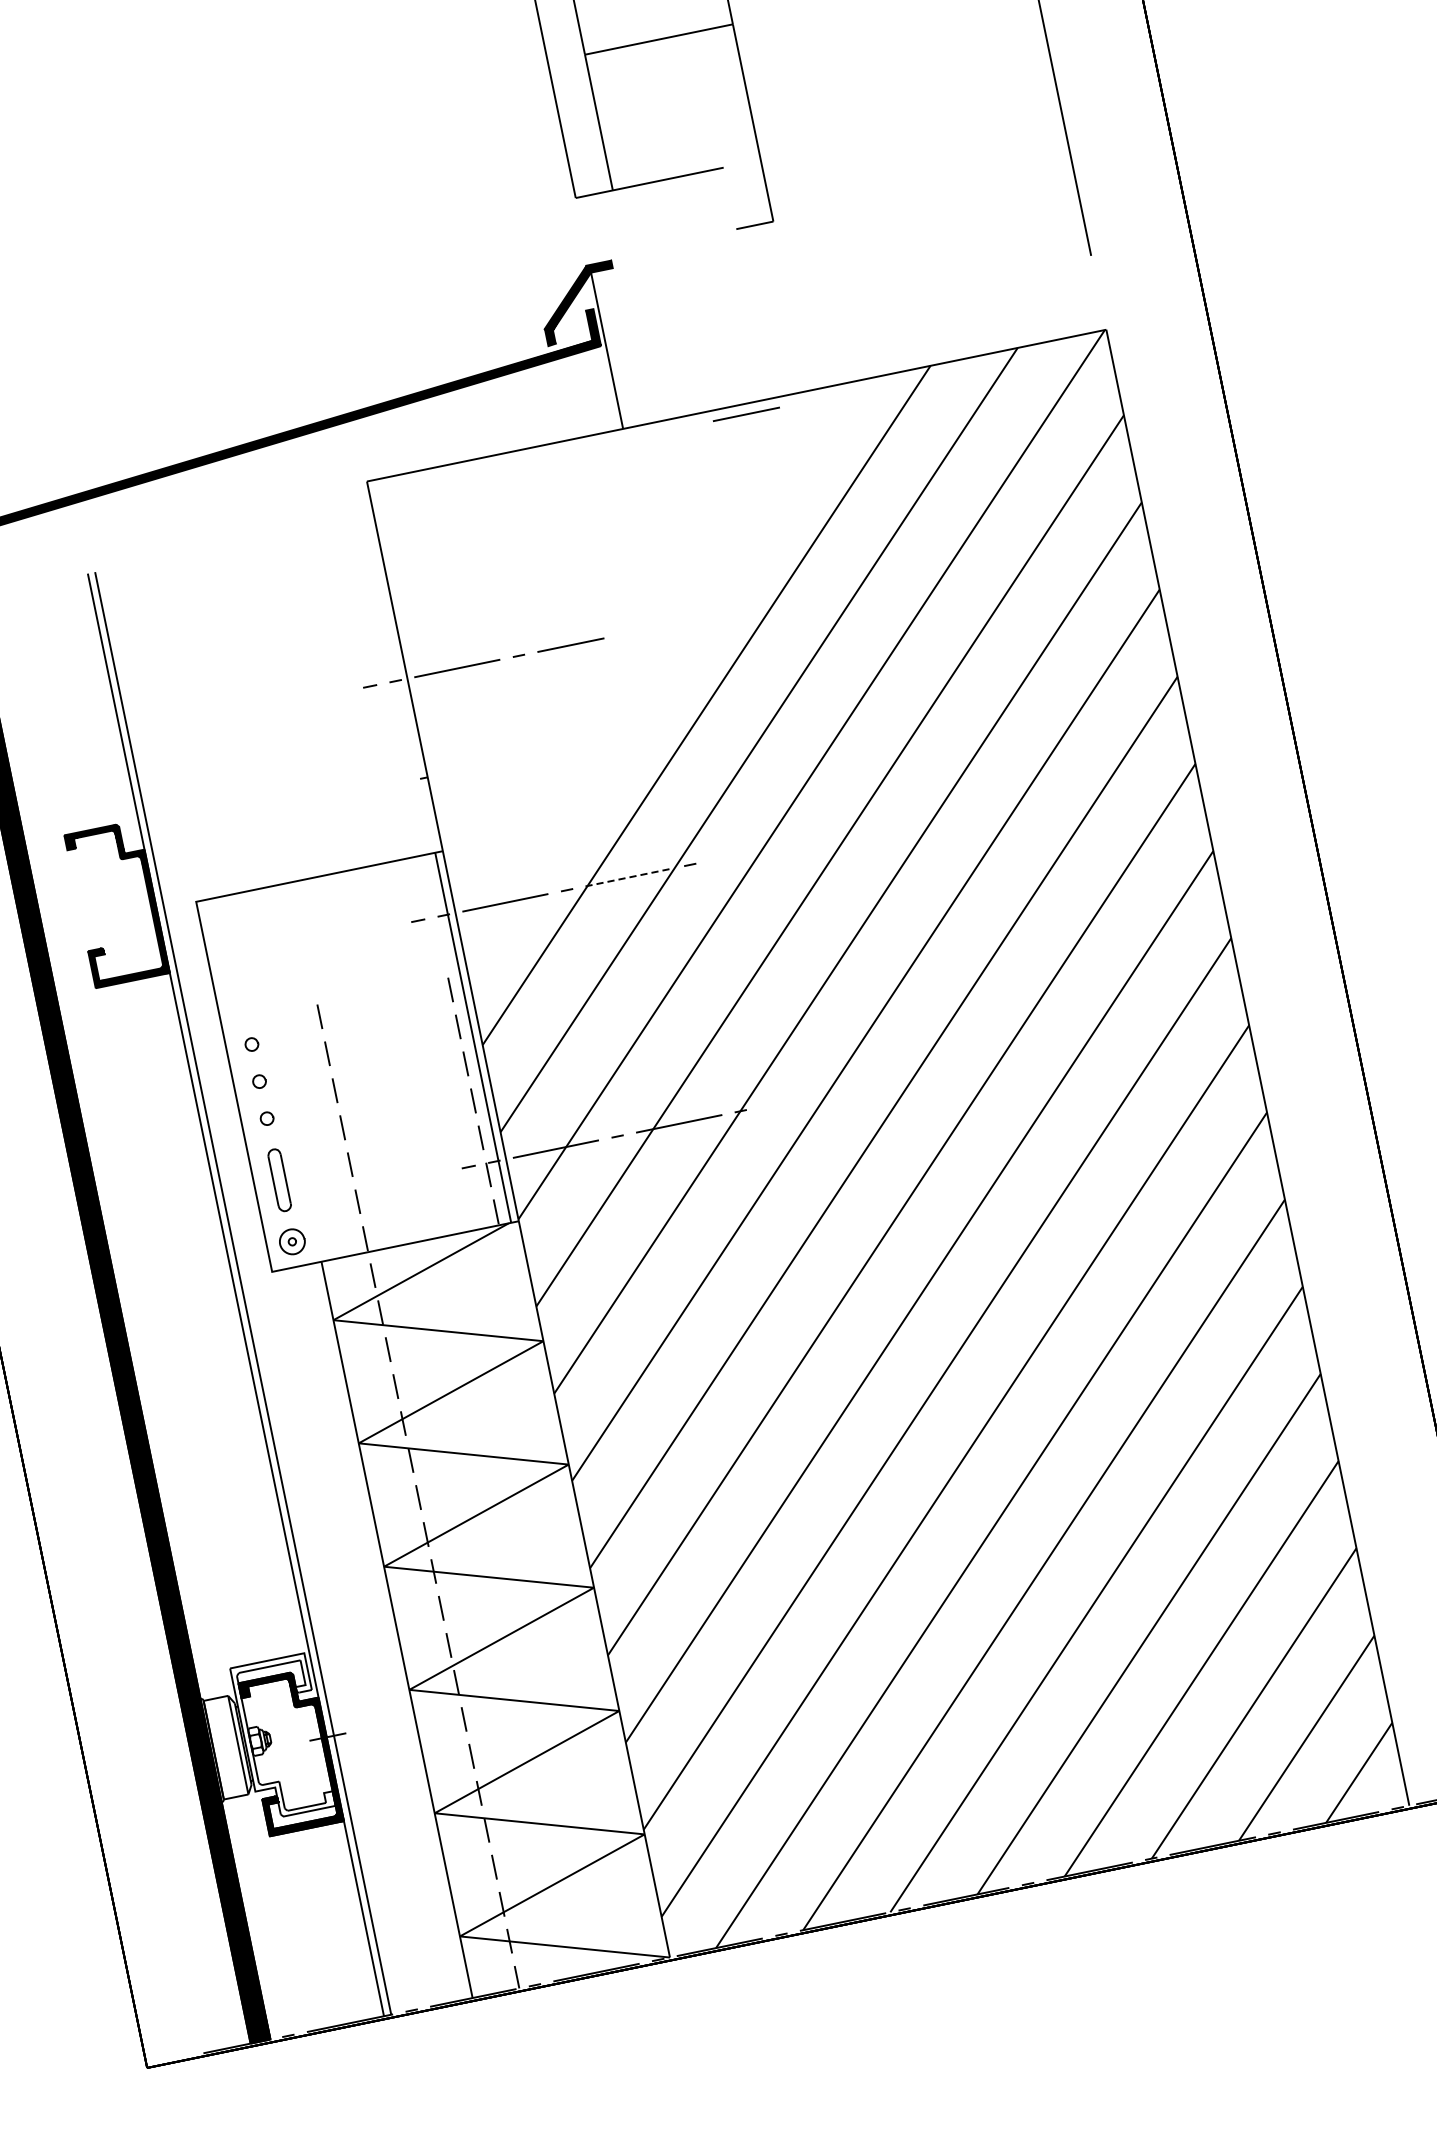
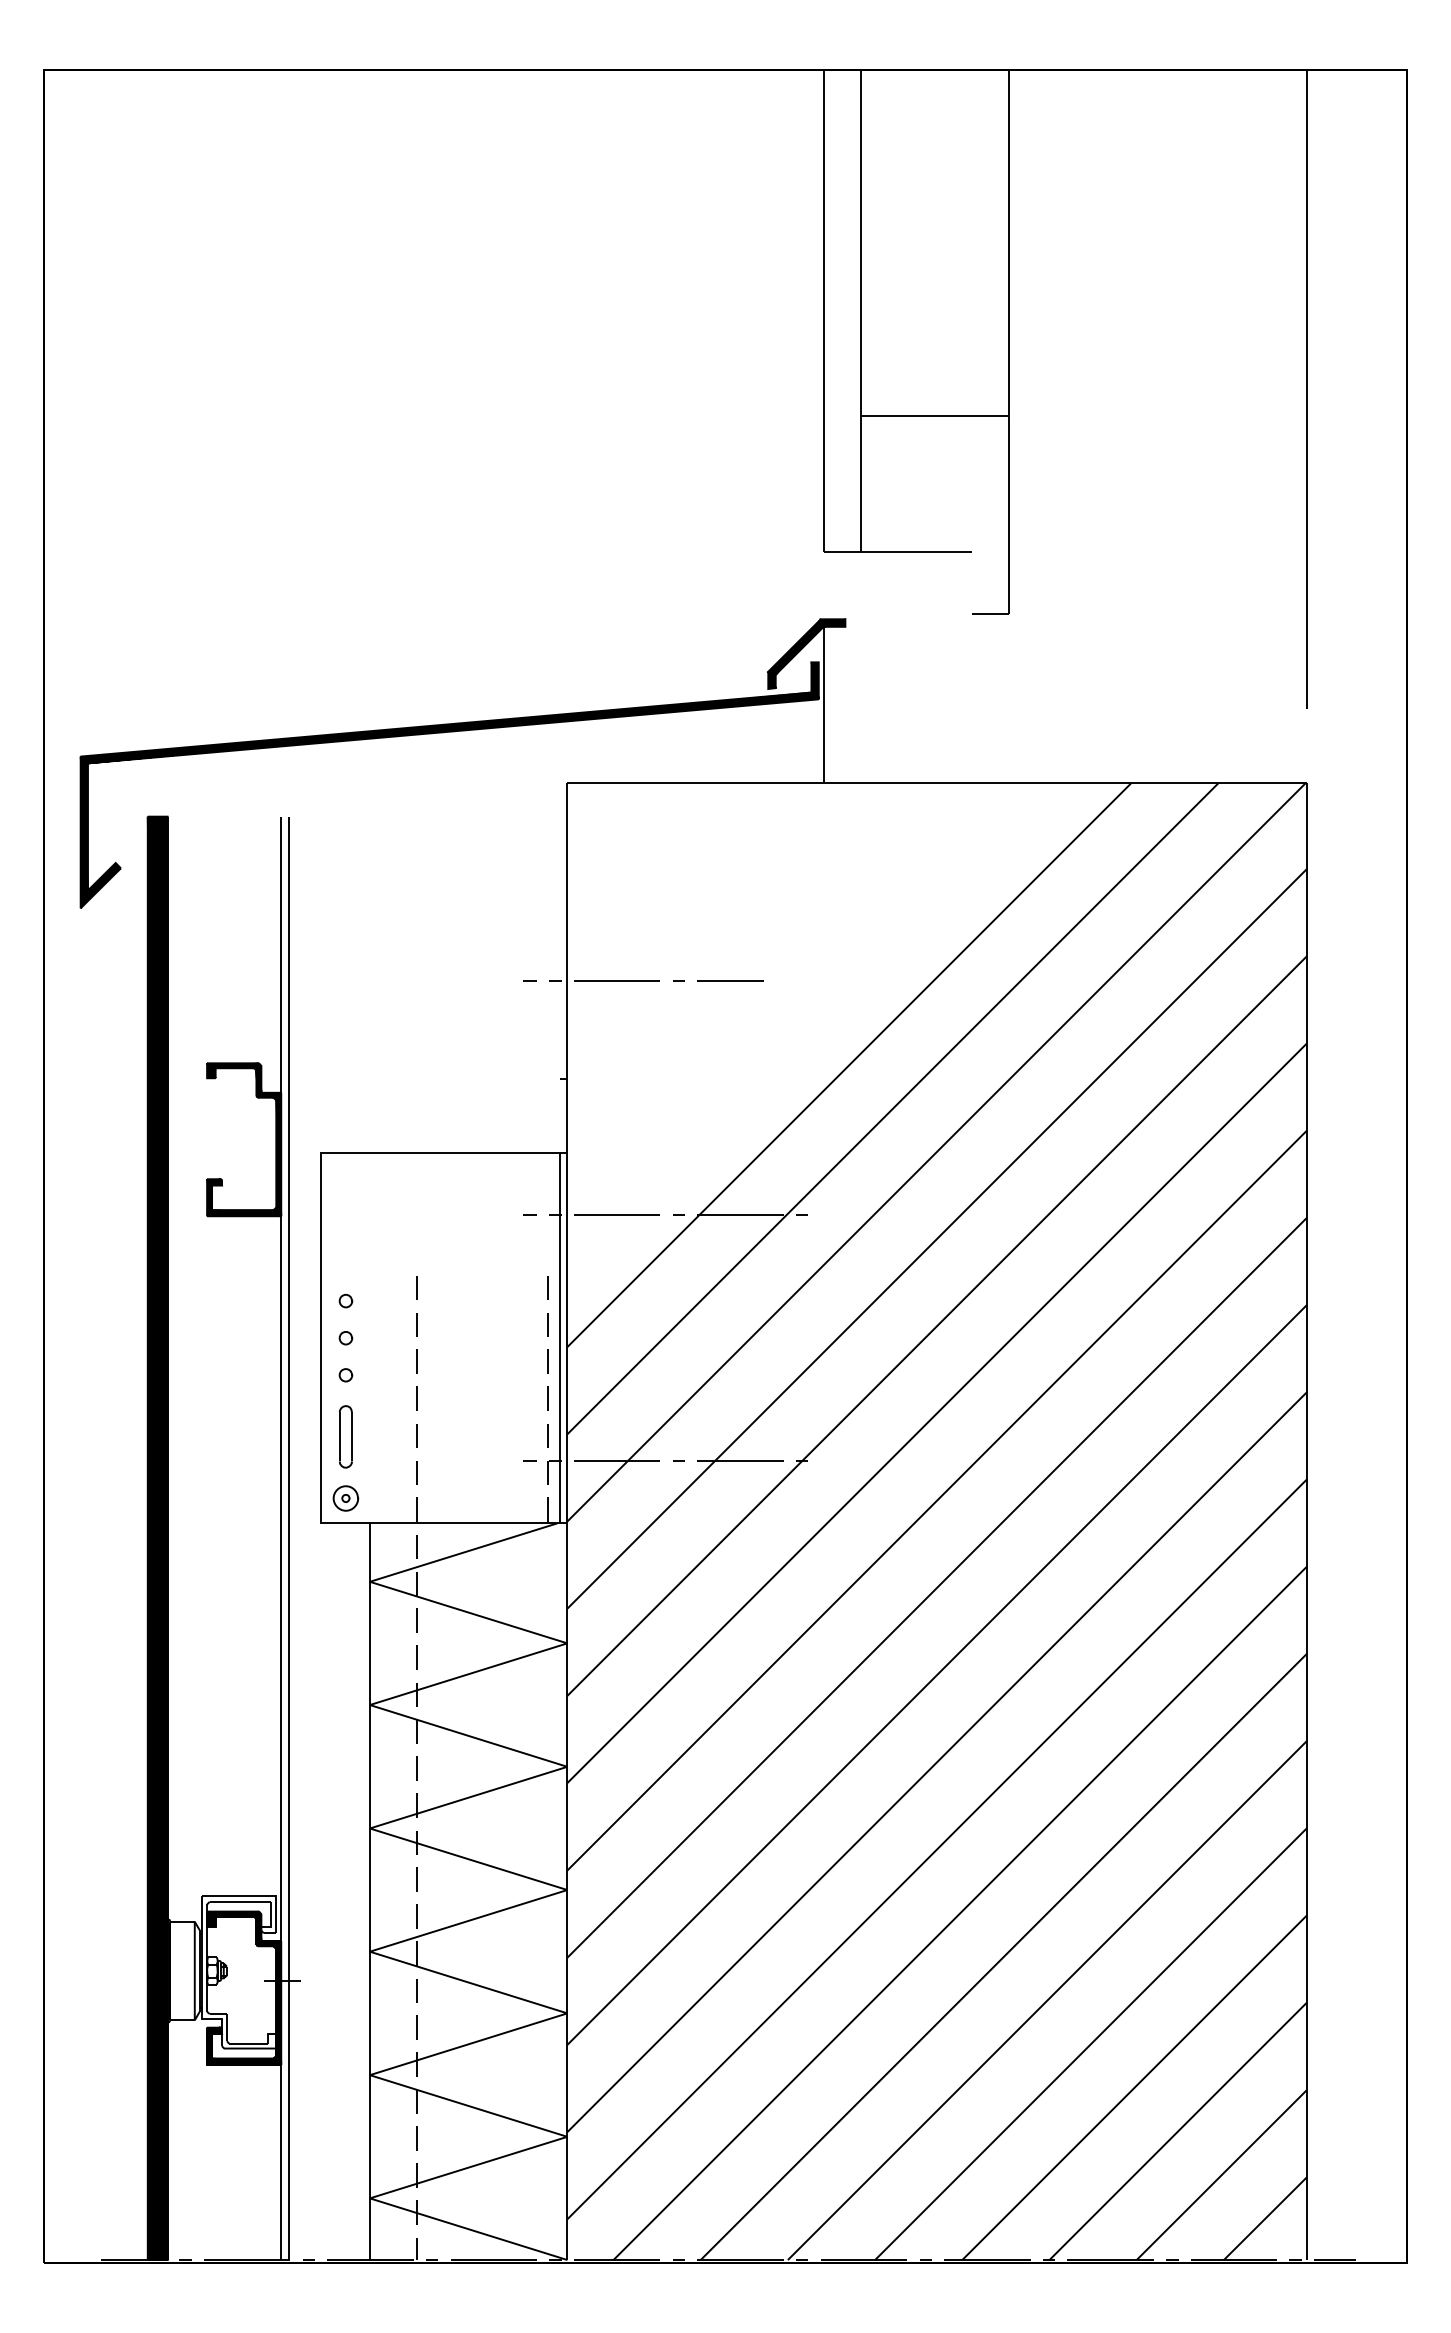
line: (746, 414) -> (944, 793), removed
line: (629, 877) -> (741, 1215), dashed -> solid

